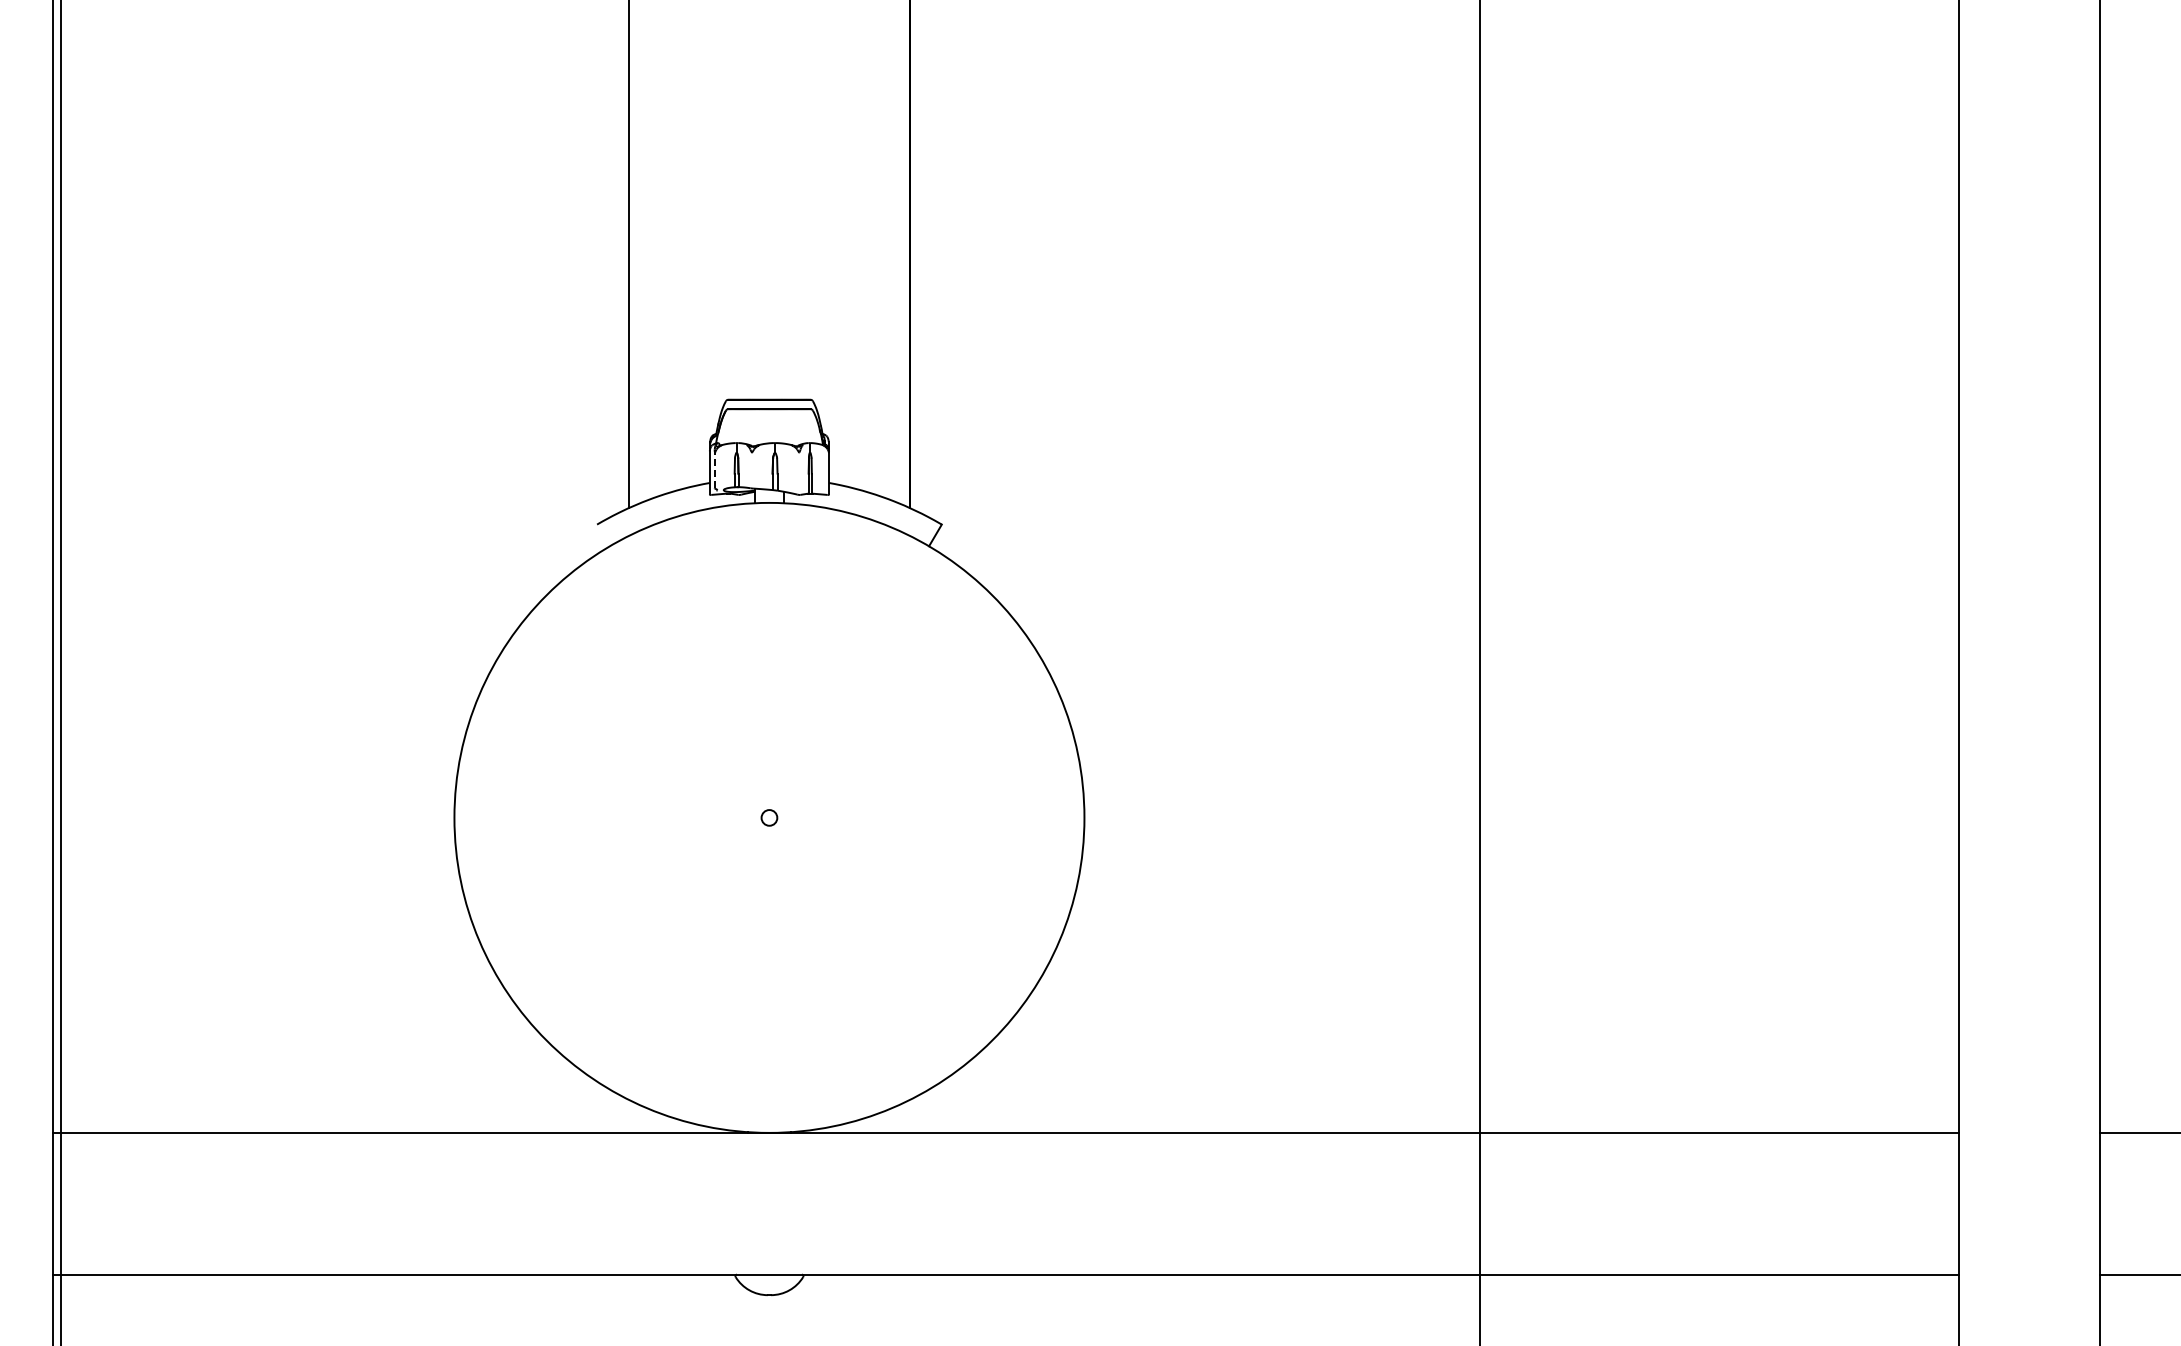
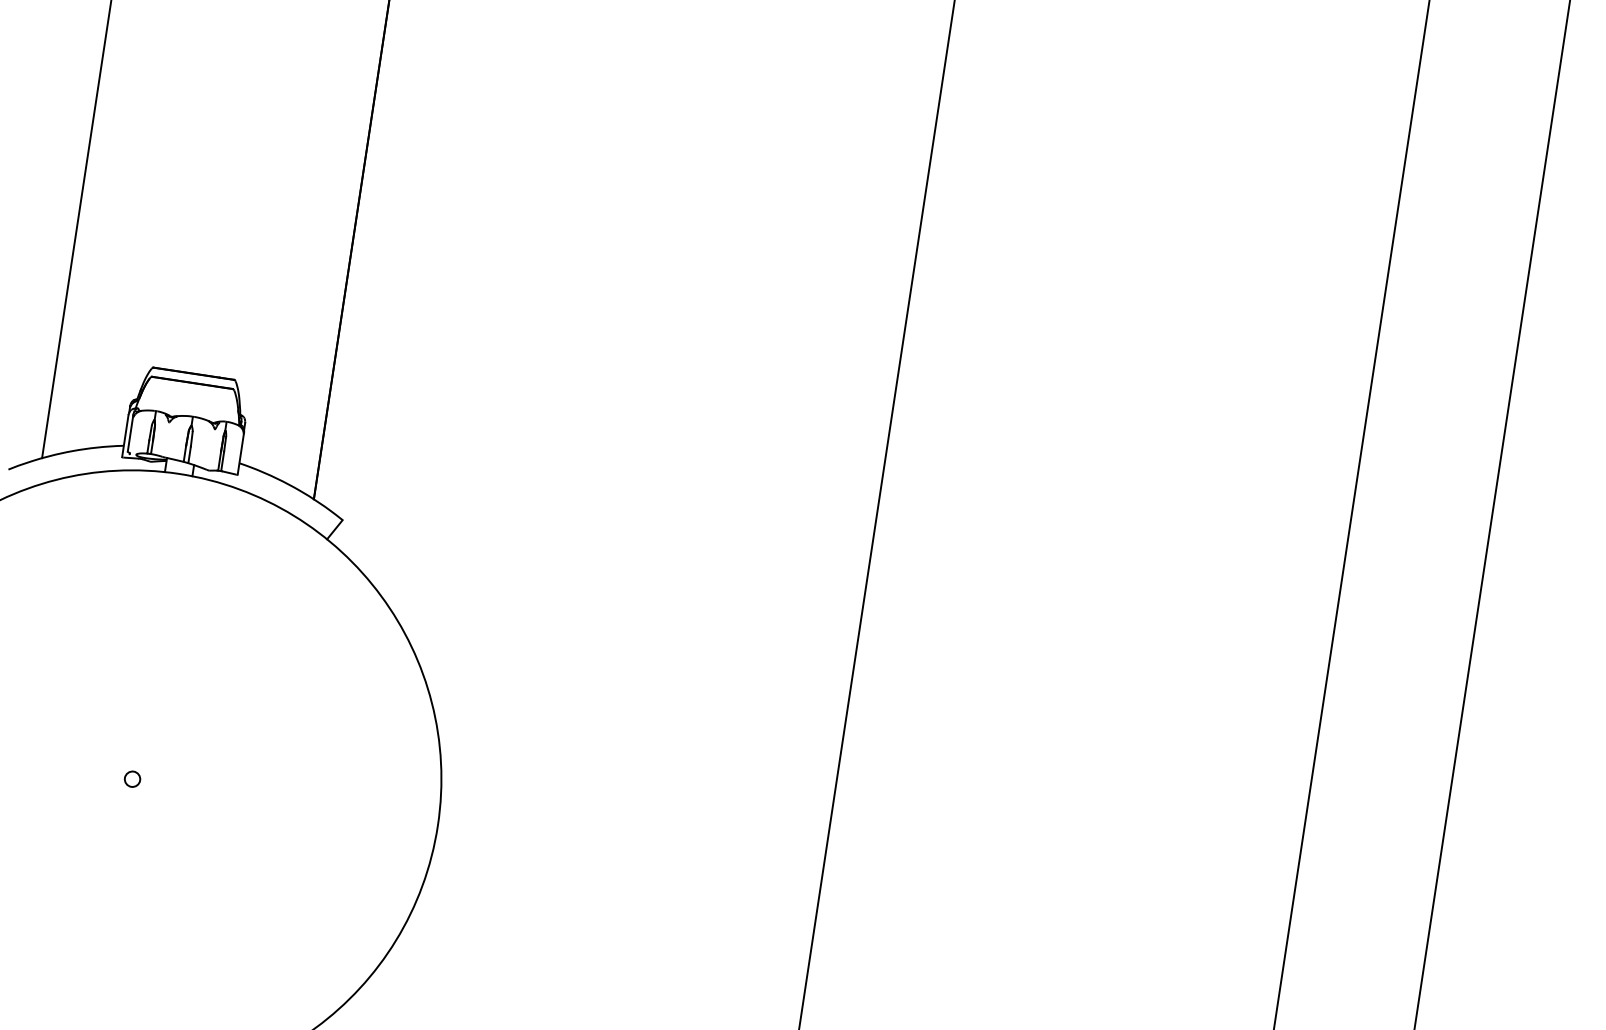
line: (714, 468) -> (130, 432), dashed -> solid

